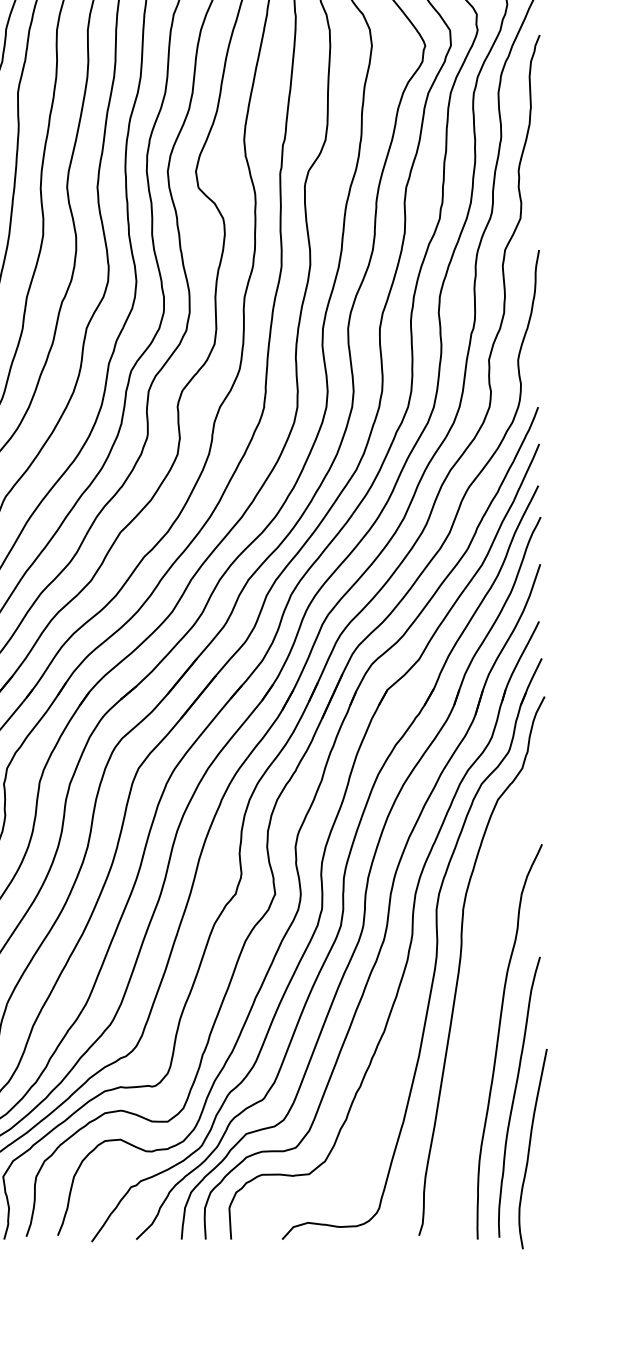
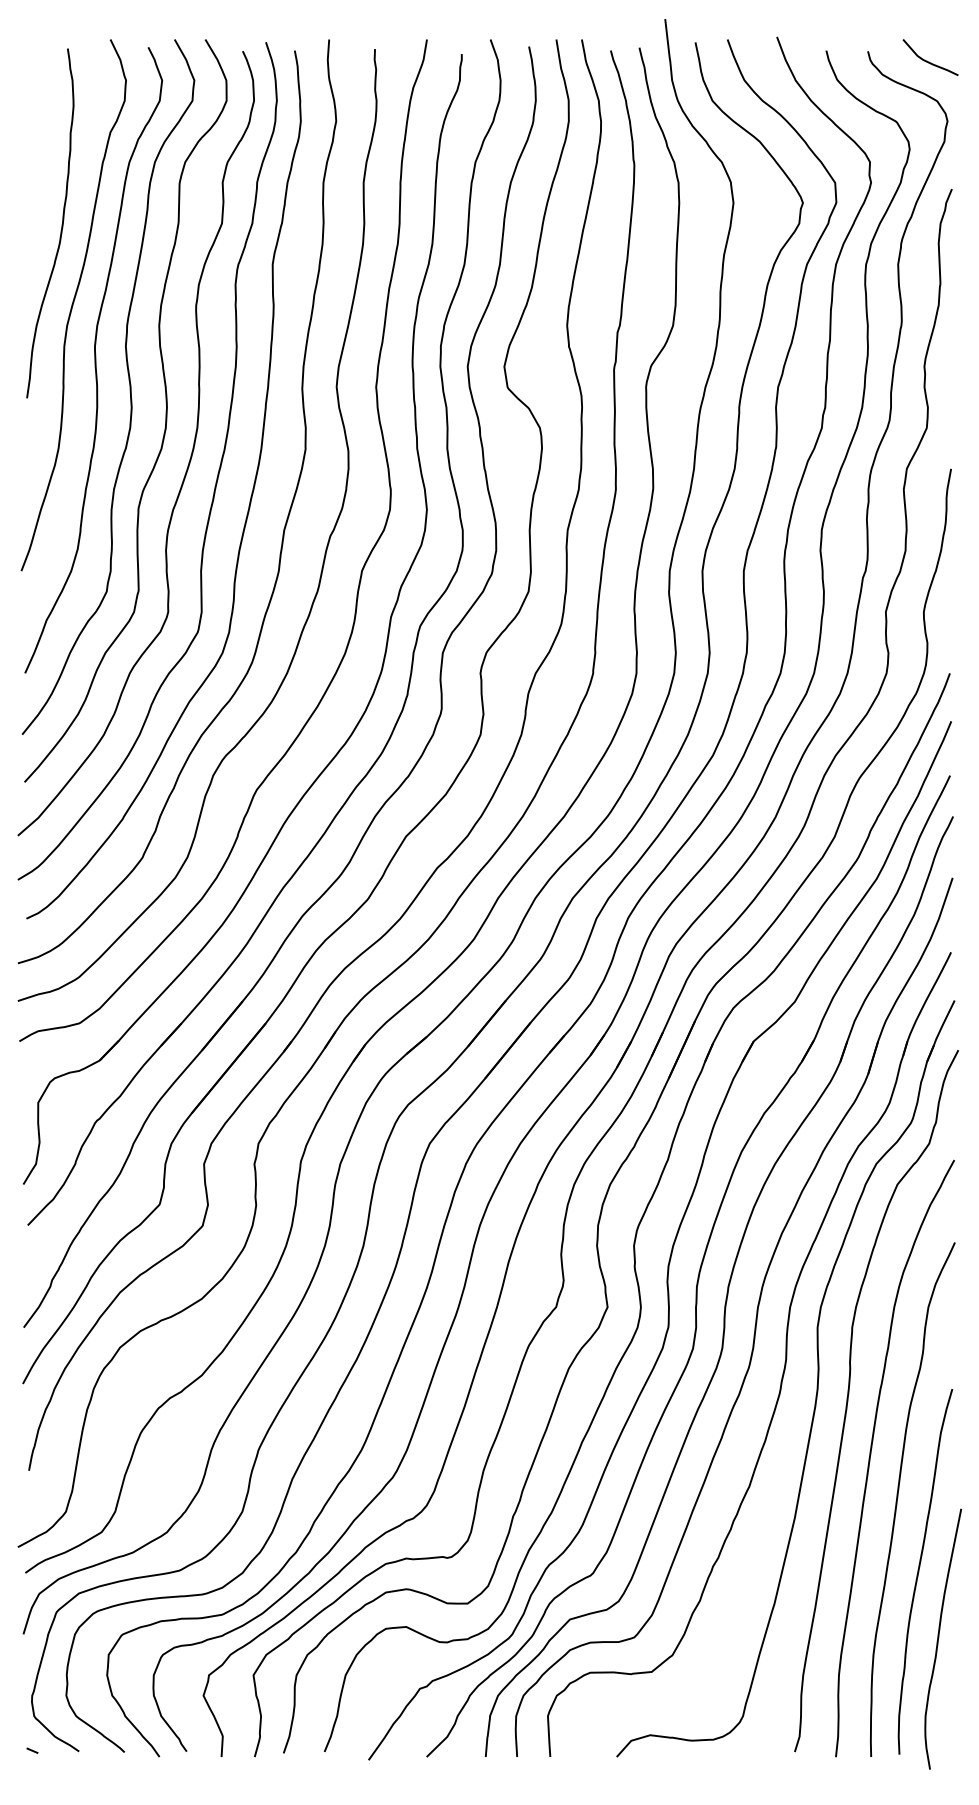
curve: (477, 1007) -> (871, 1454), added

